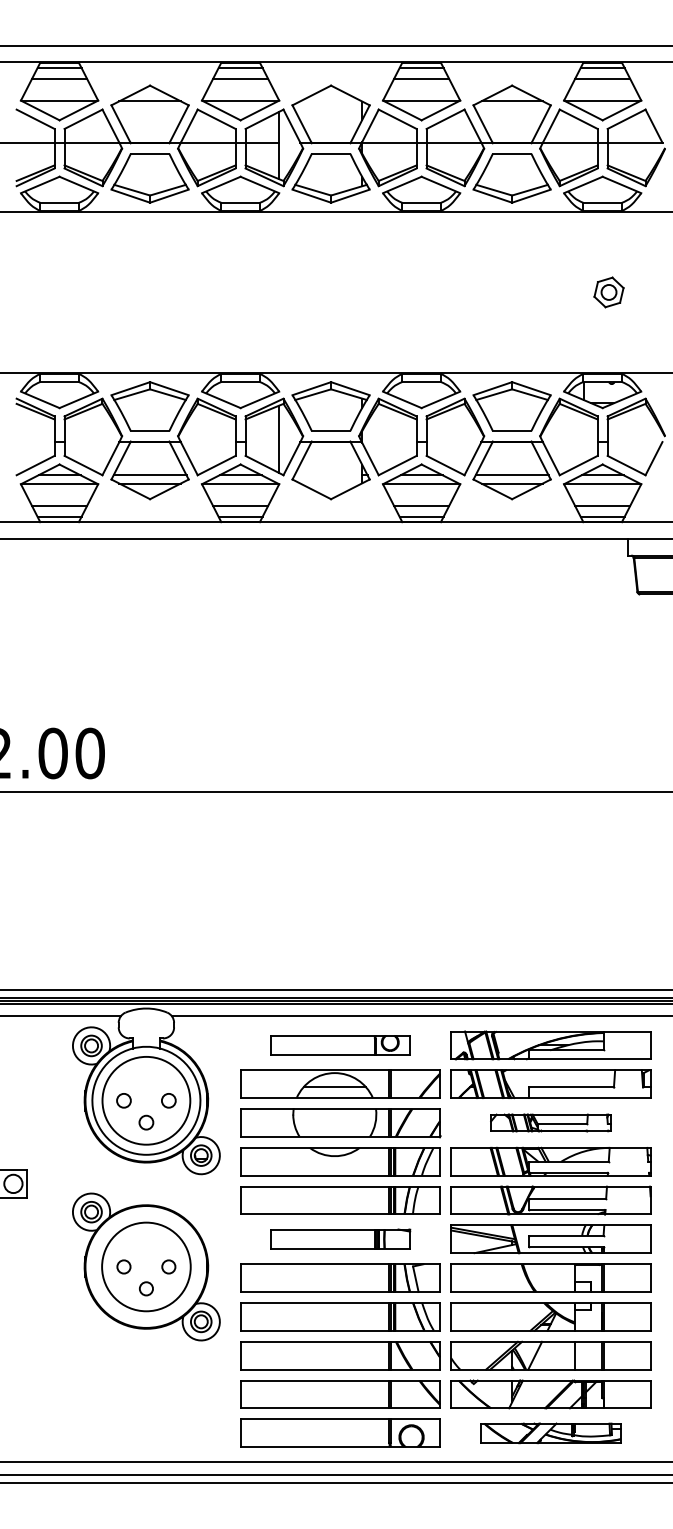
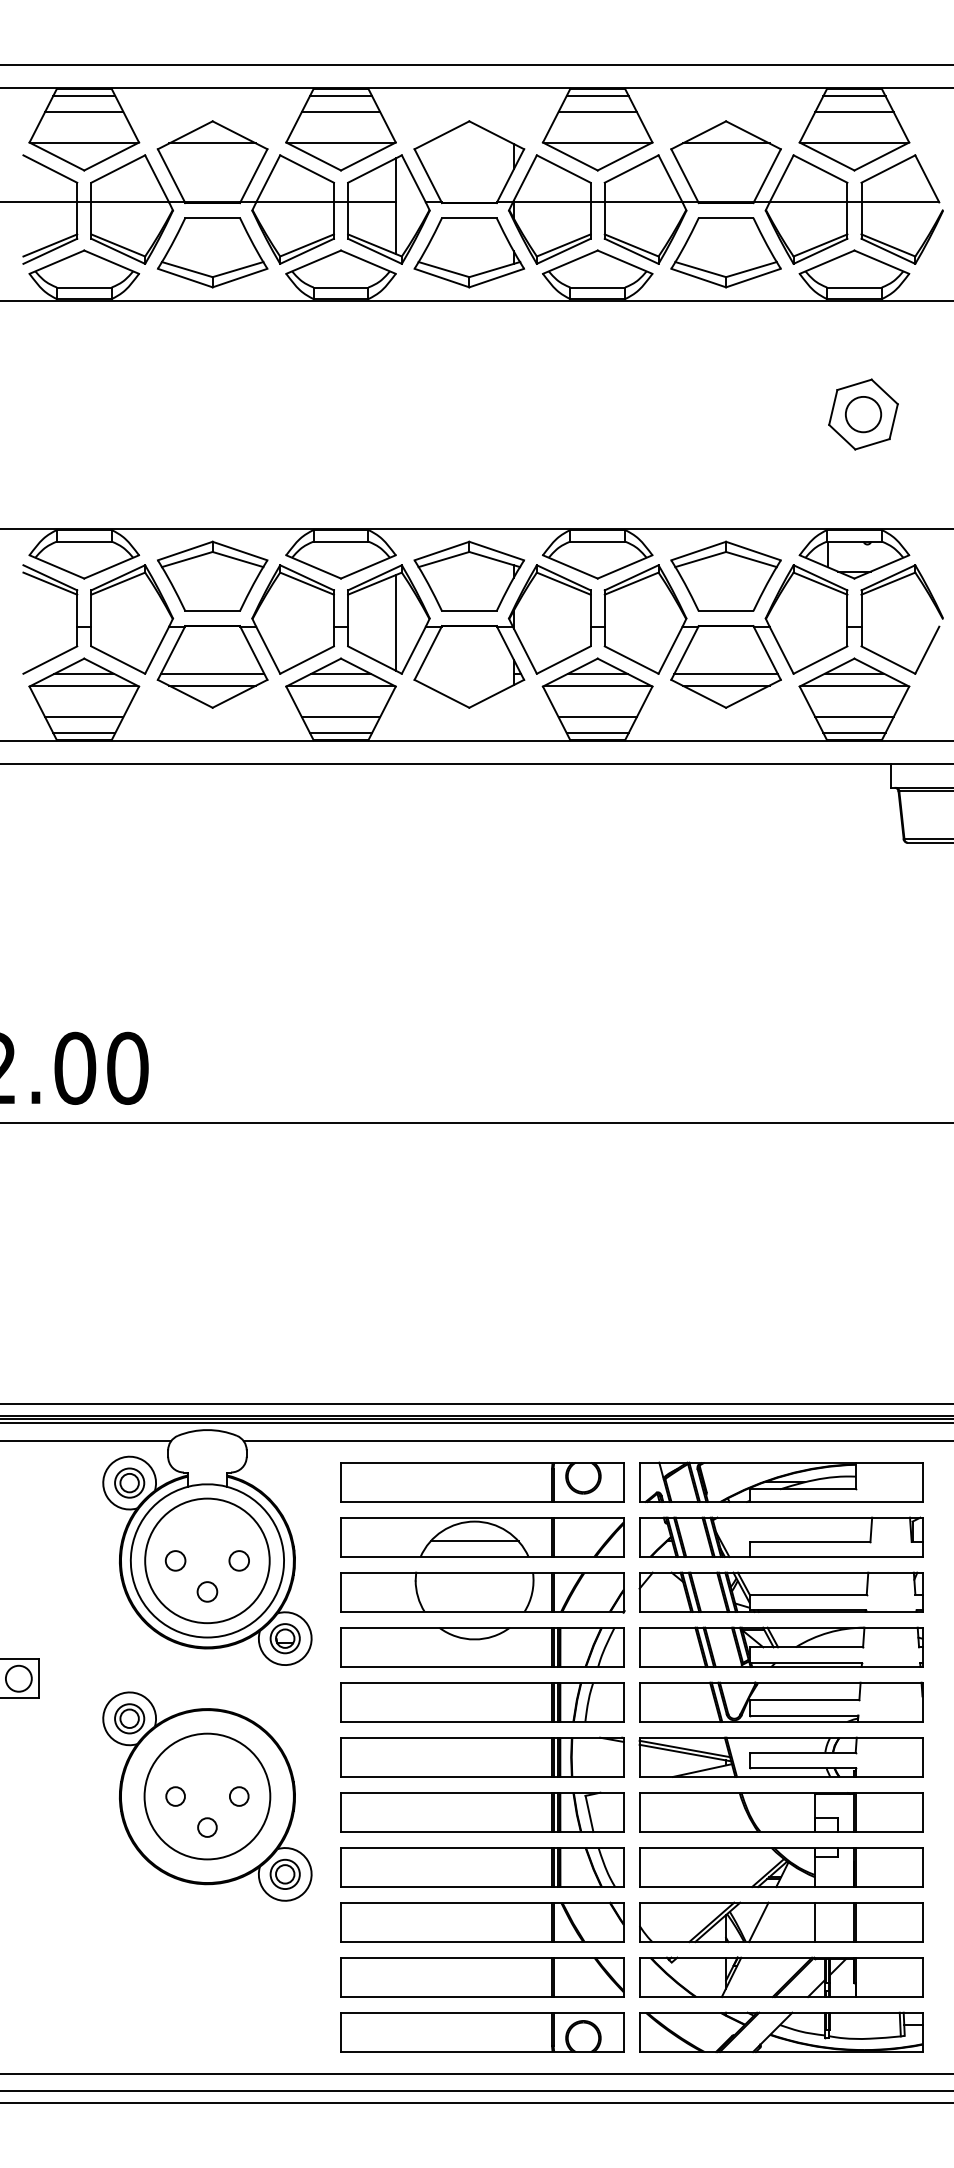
part: (608, 292) -> (862, 414), size x1.67
part: (340, 1045) -> (482, 1482), size x1.43
part: (550, 1122) -> (780, 1591), size x1.67
part: (340, 1238) -> (482, 1756), size x1.43
part: (550, 1433) -> (780, 2032), size x1.43

